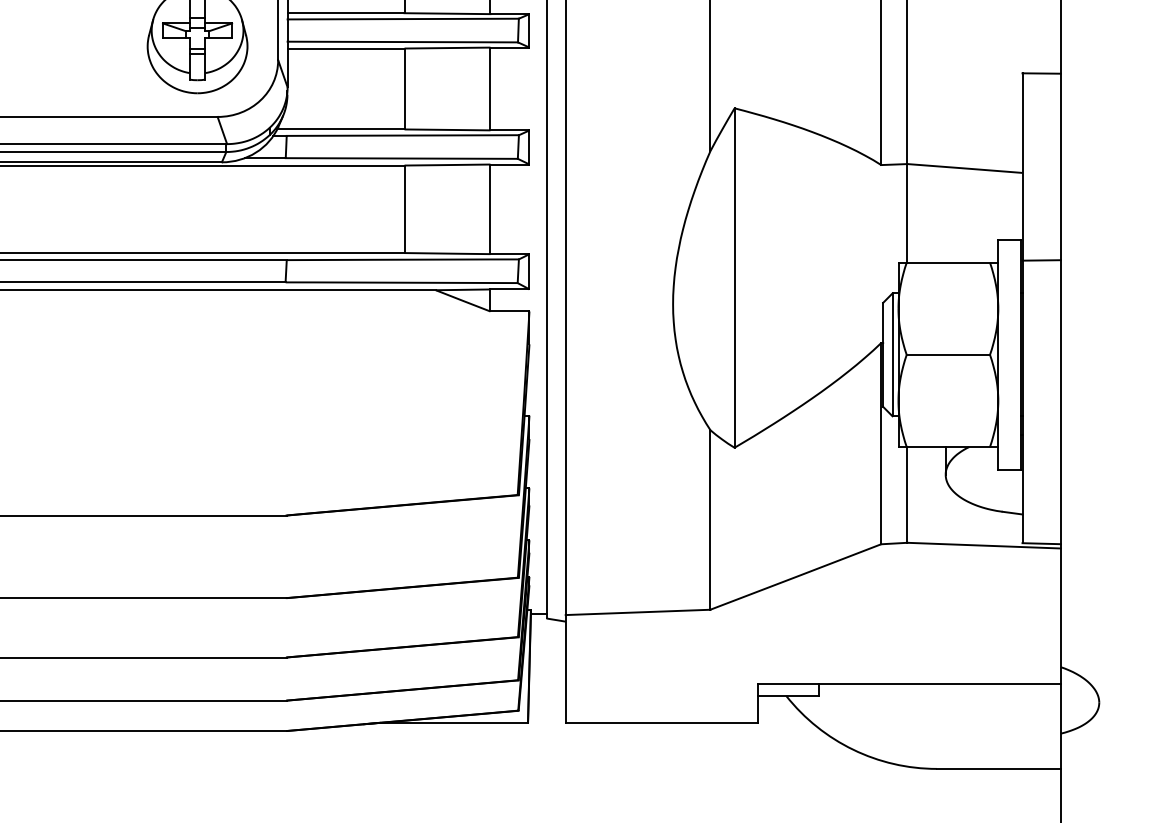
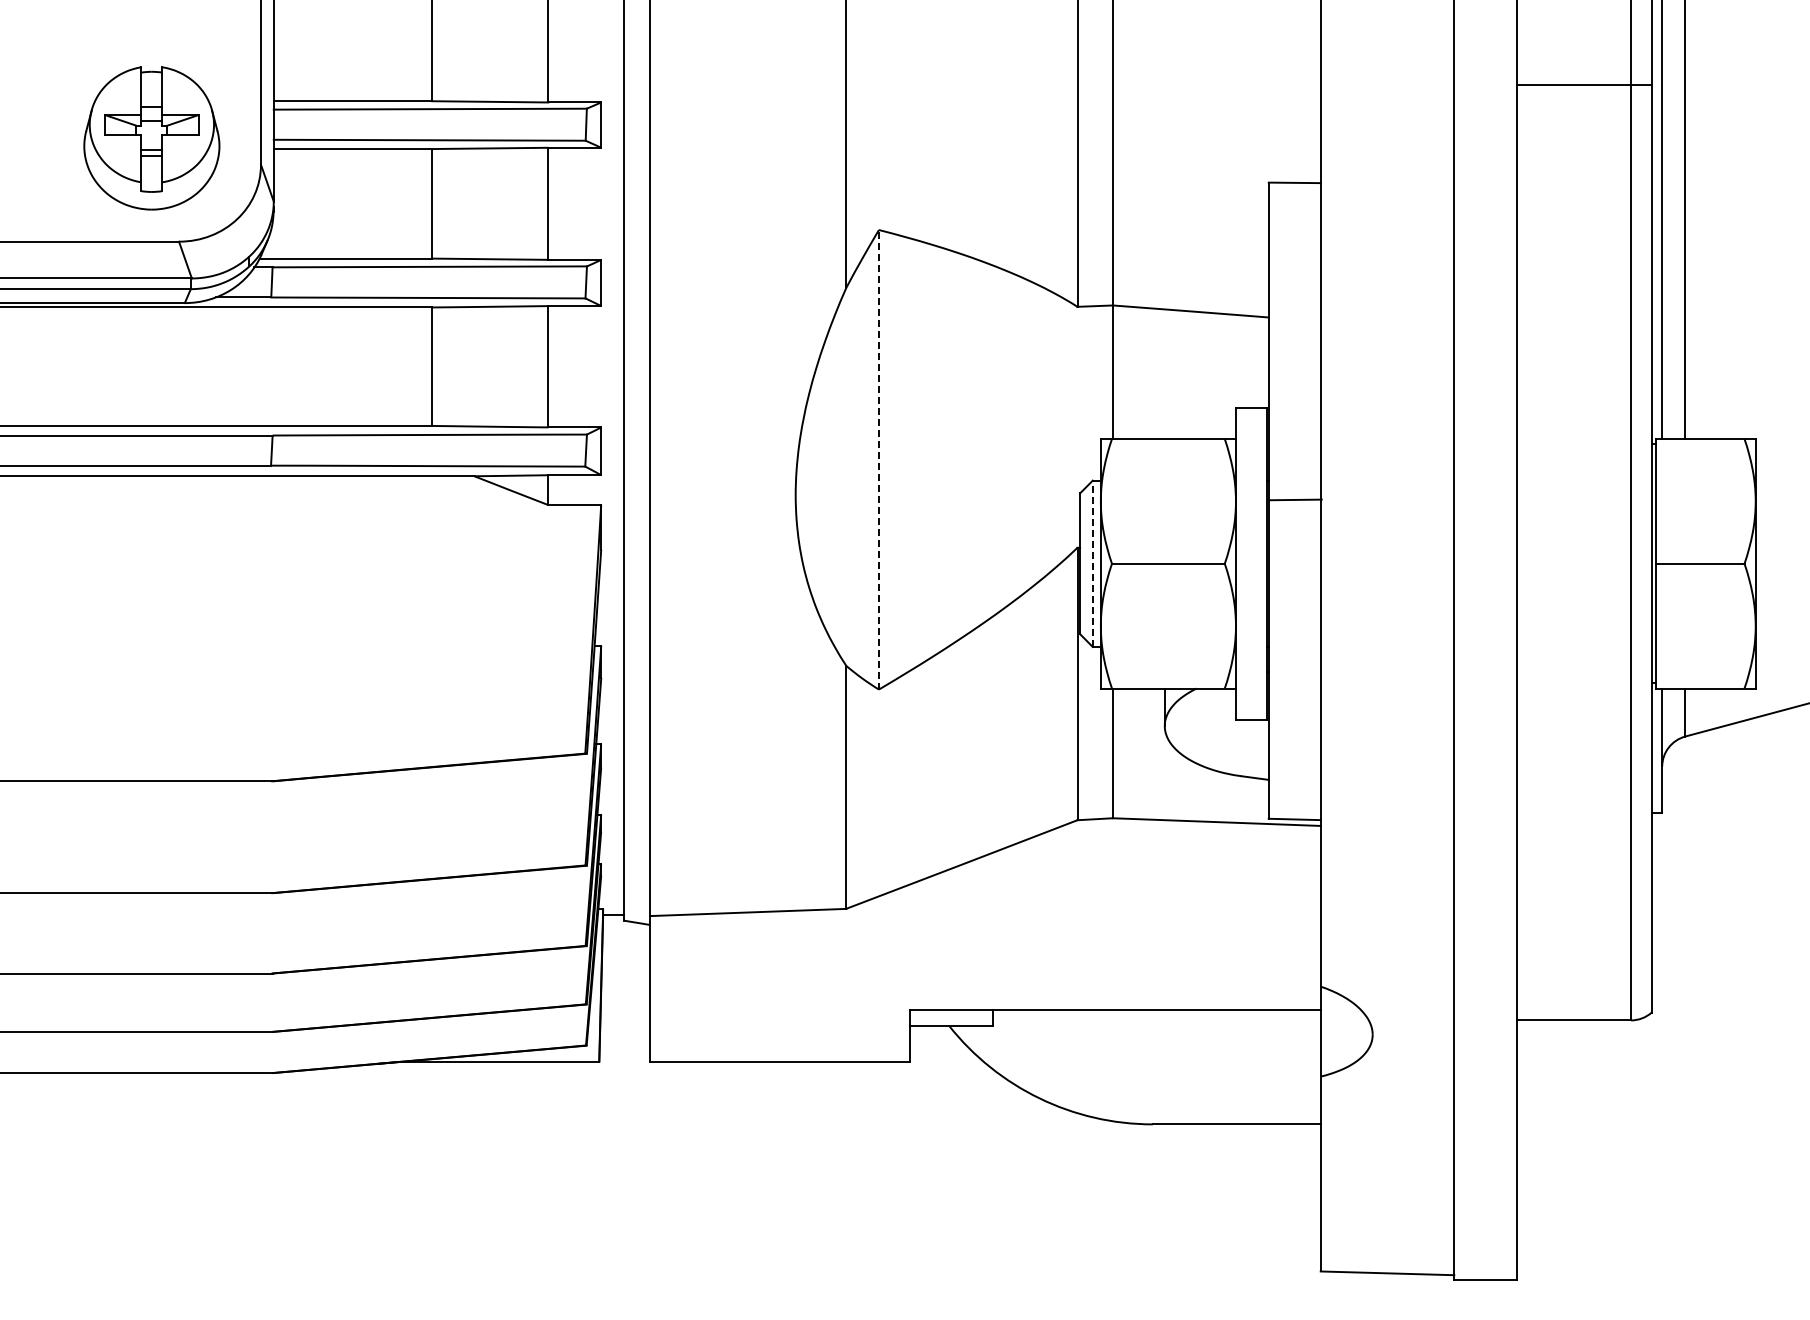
line: (1041, 260) -> (1295, 499), moved
line: (734, 277) -> (878, 459), solid -> dashed
line: (892, 354) -> (1092, 563), solid -> dashed

